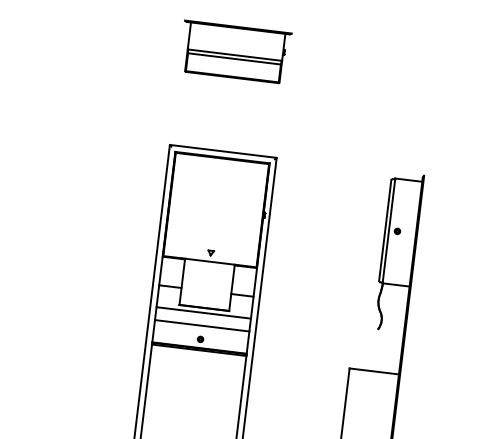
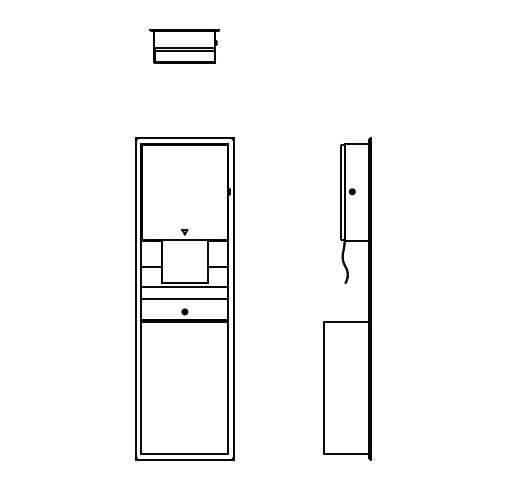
part: (234, 52) -> (184, 46), size x0.7

